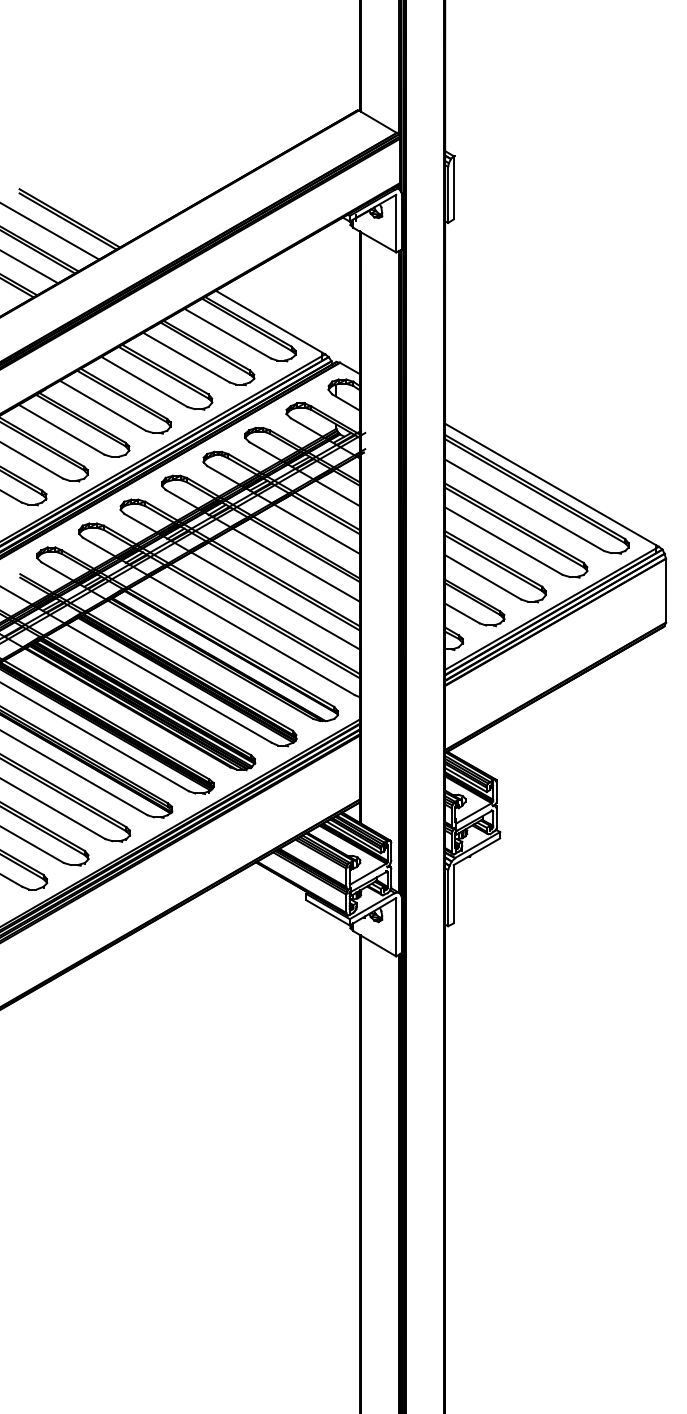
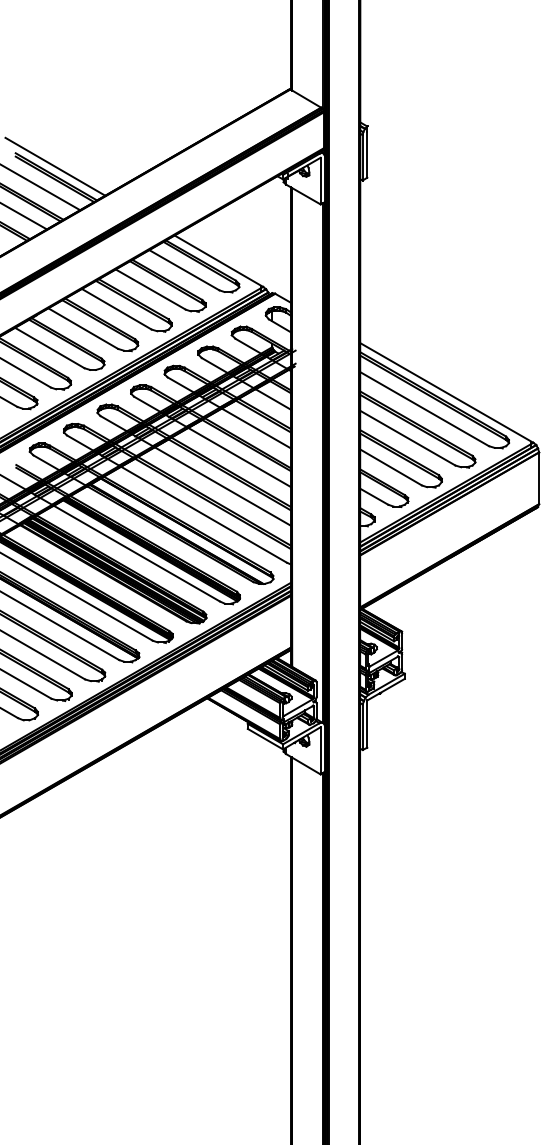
line: (68, 205) -> (55, 166), added

